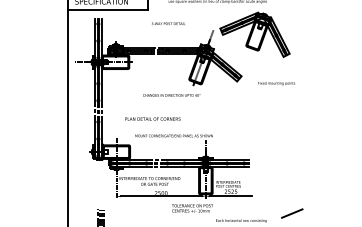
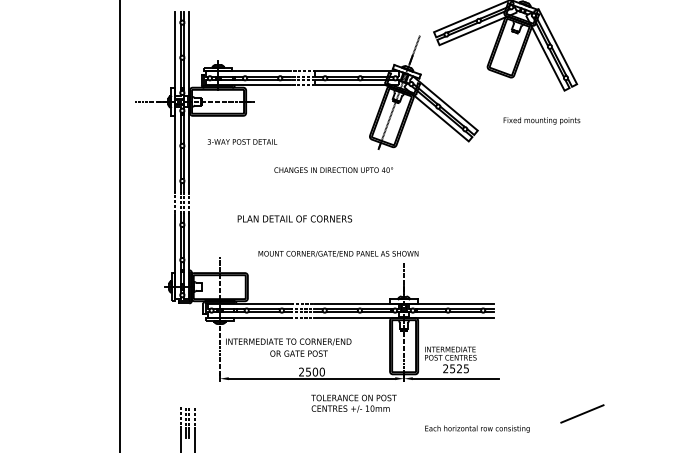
text: (168, 23) -> (242, 141), moved
text: (276, 83) -> (541, 120), moved
text: (192, 208) -> (353, 403), moved

